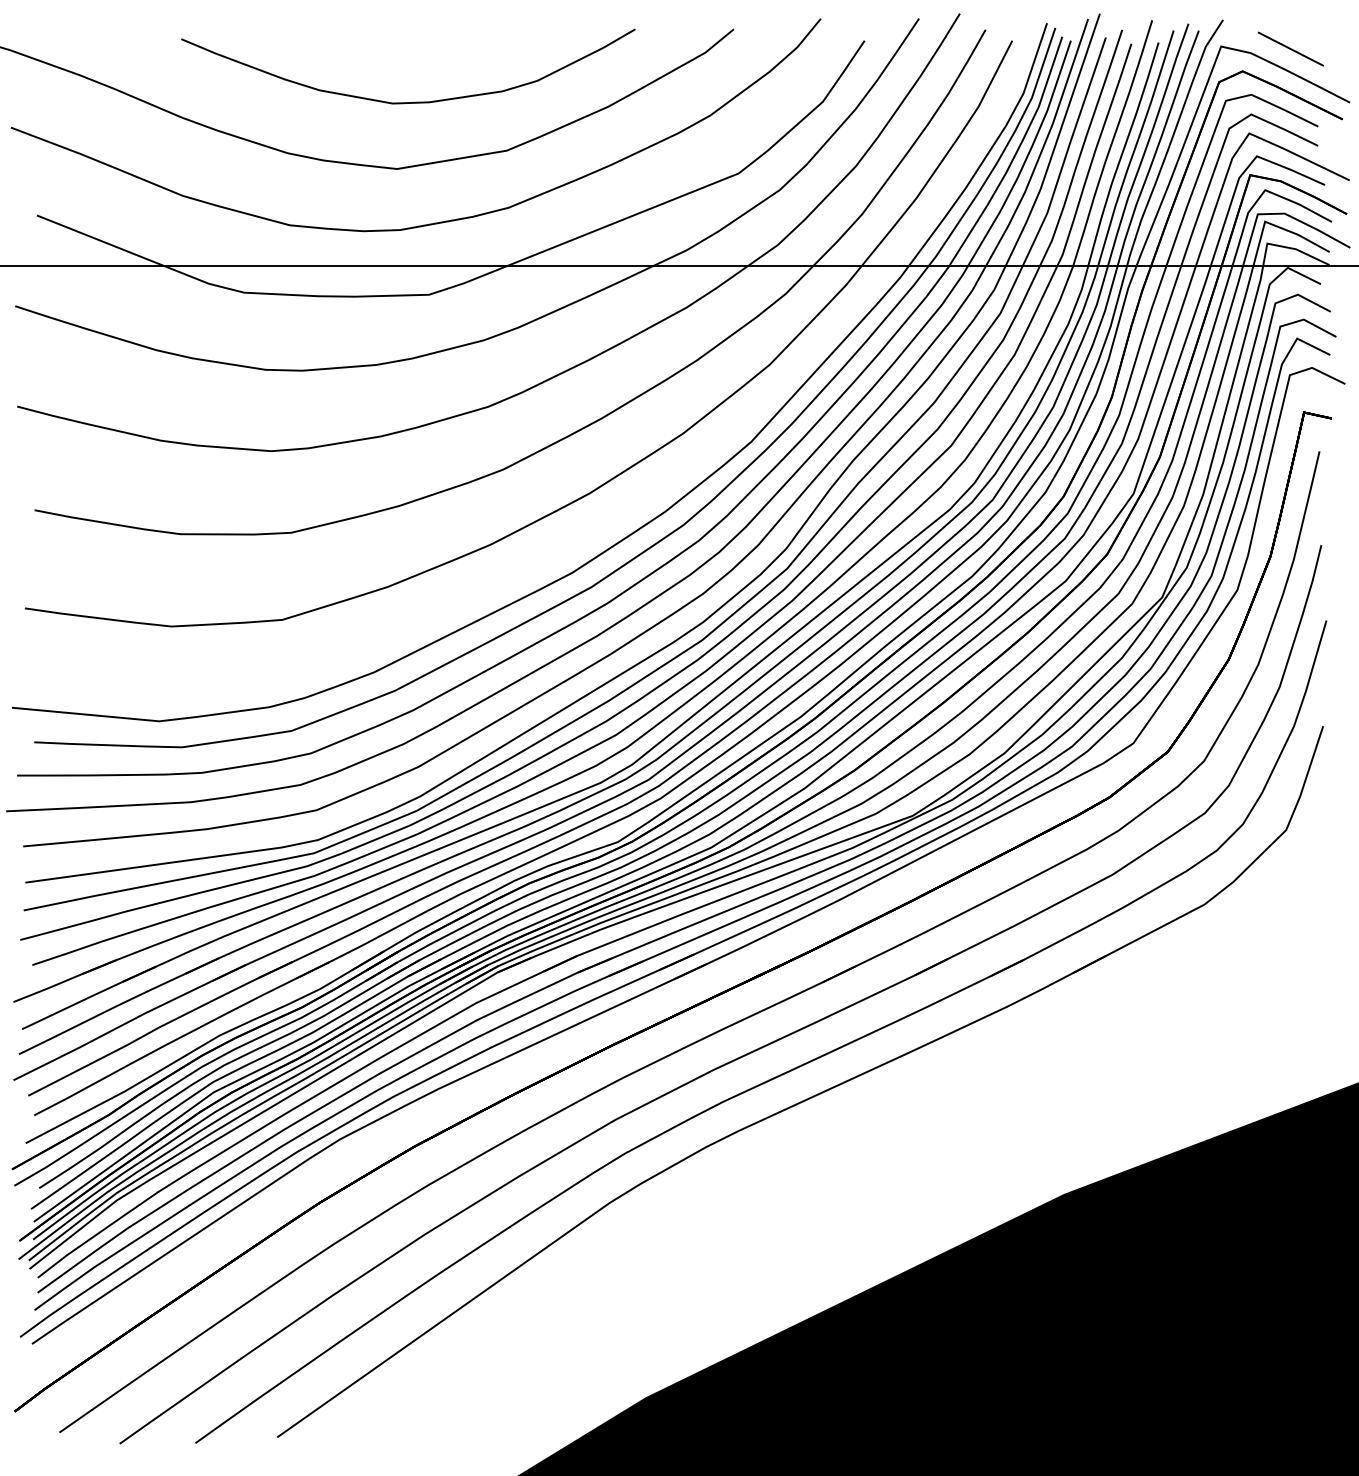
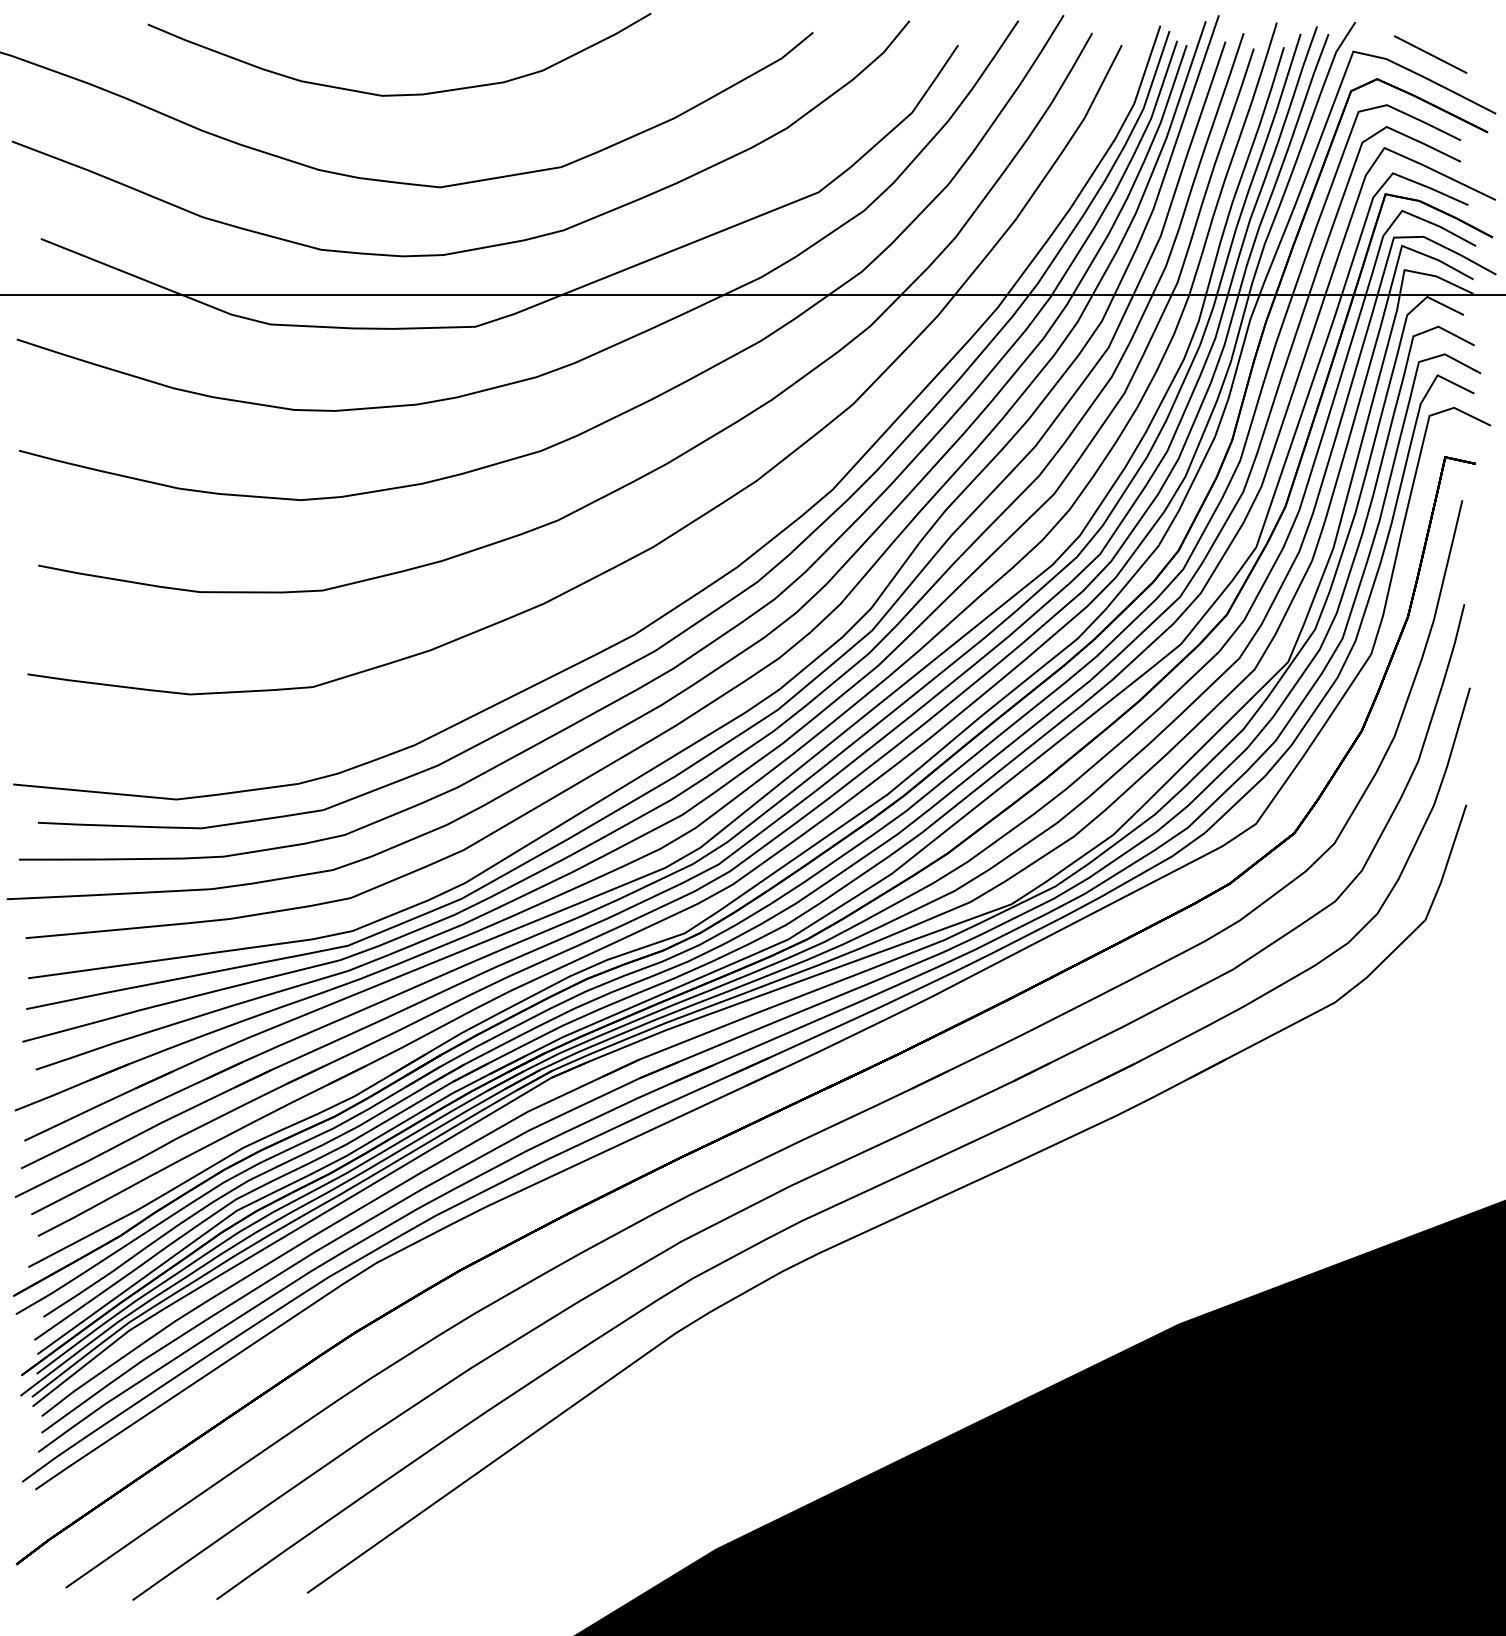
curve: (408, 102) -> (399, 94), moved

